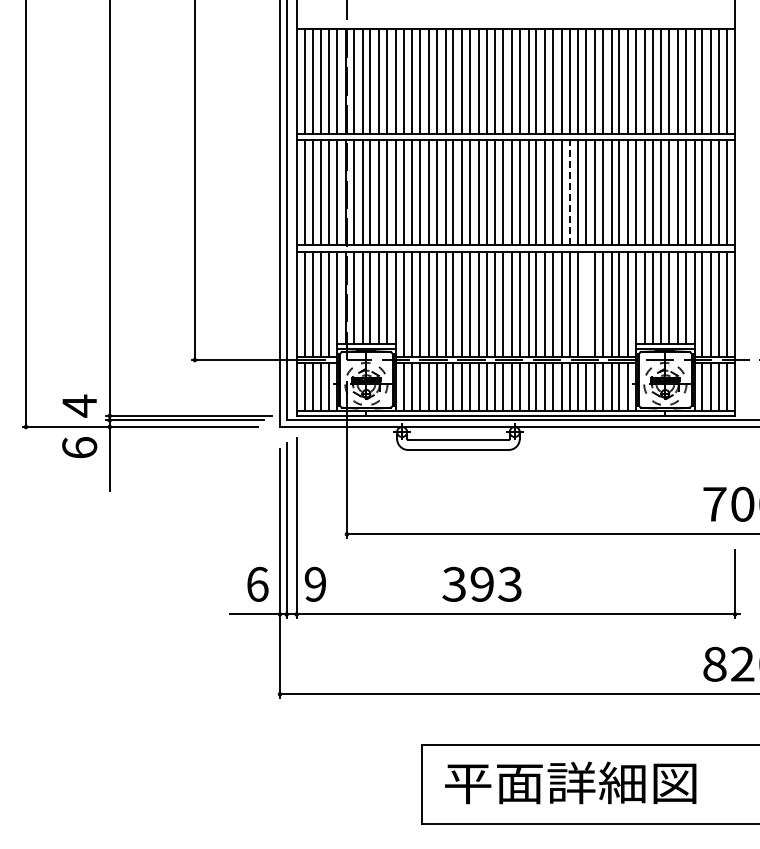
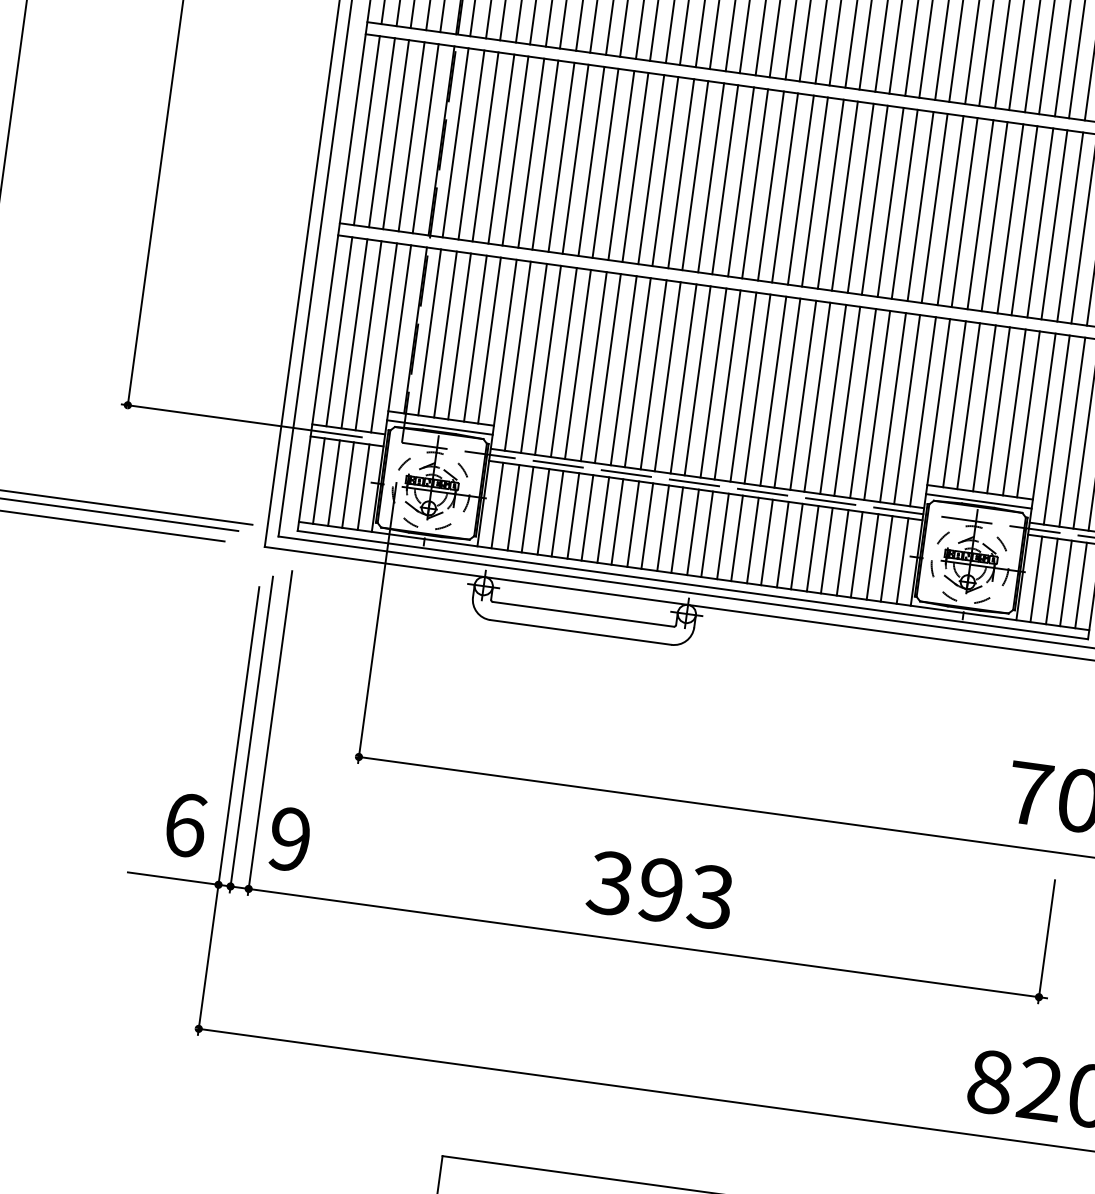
line: (569, 192) -> (844, 195), dashed -> solid
line: (586, 303) -> (847, 399), added
text: (481, 583) -> (659, 888), moved

